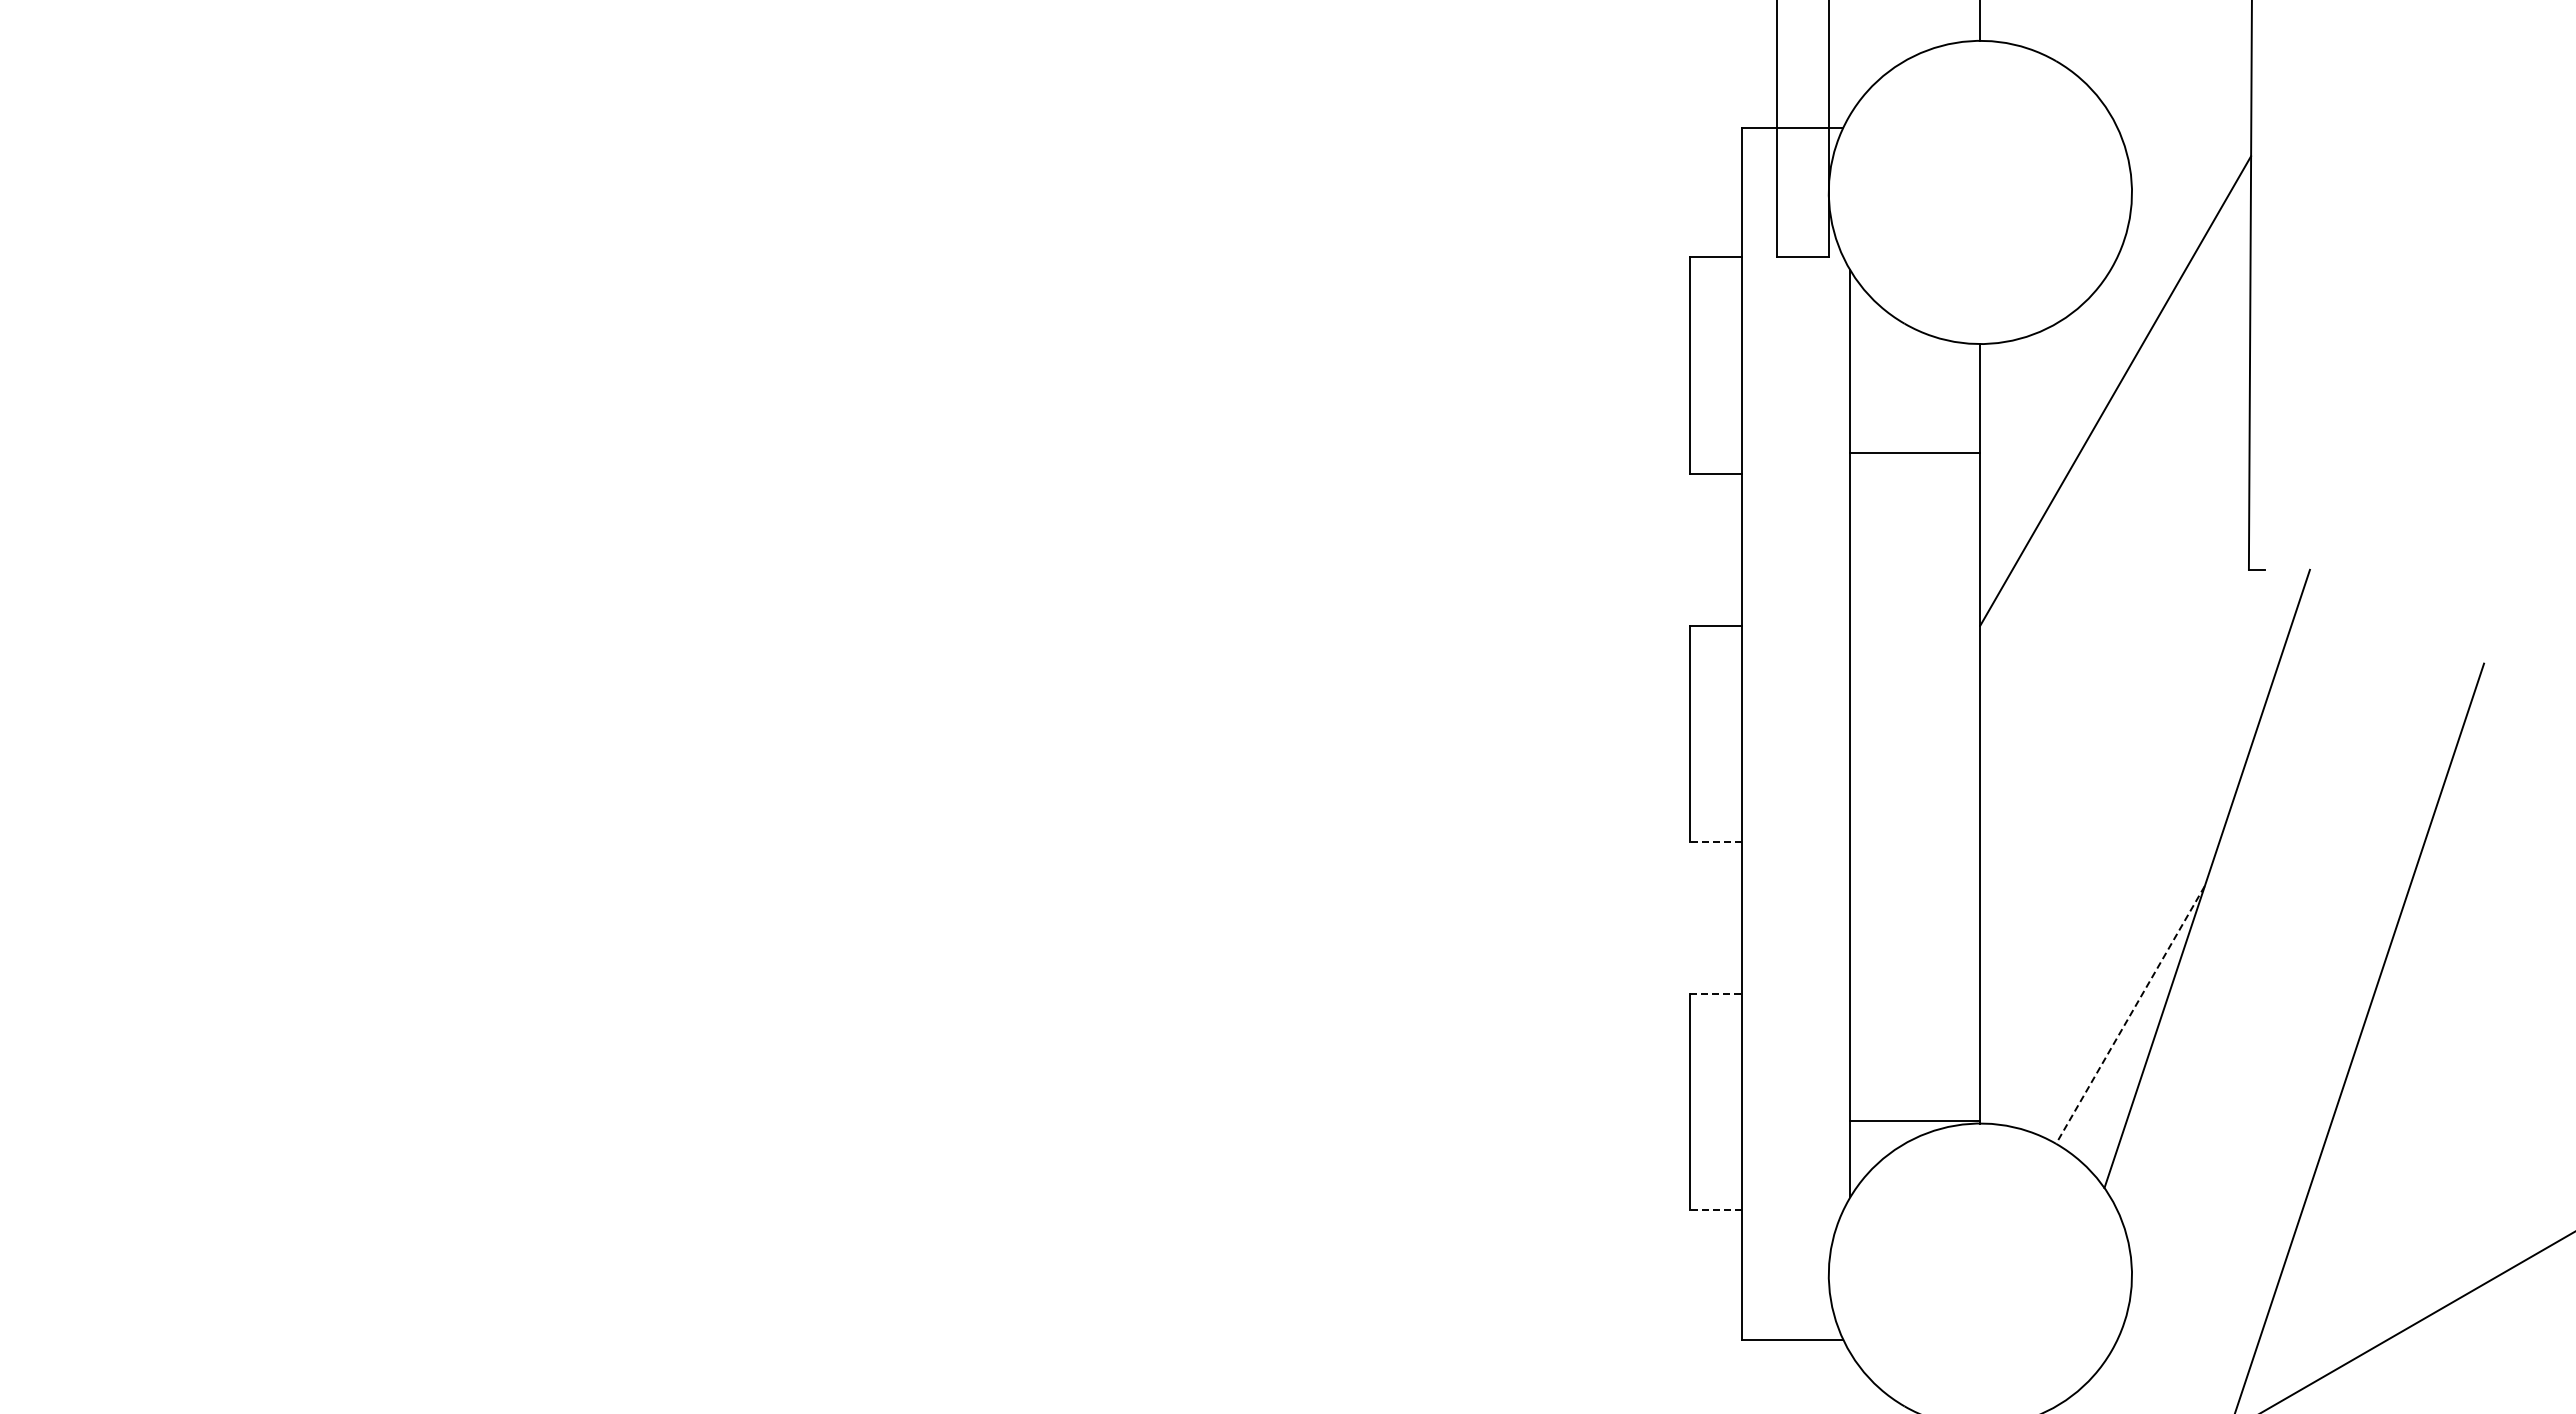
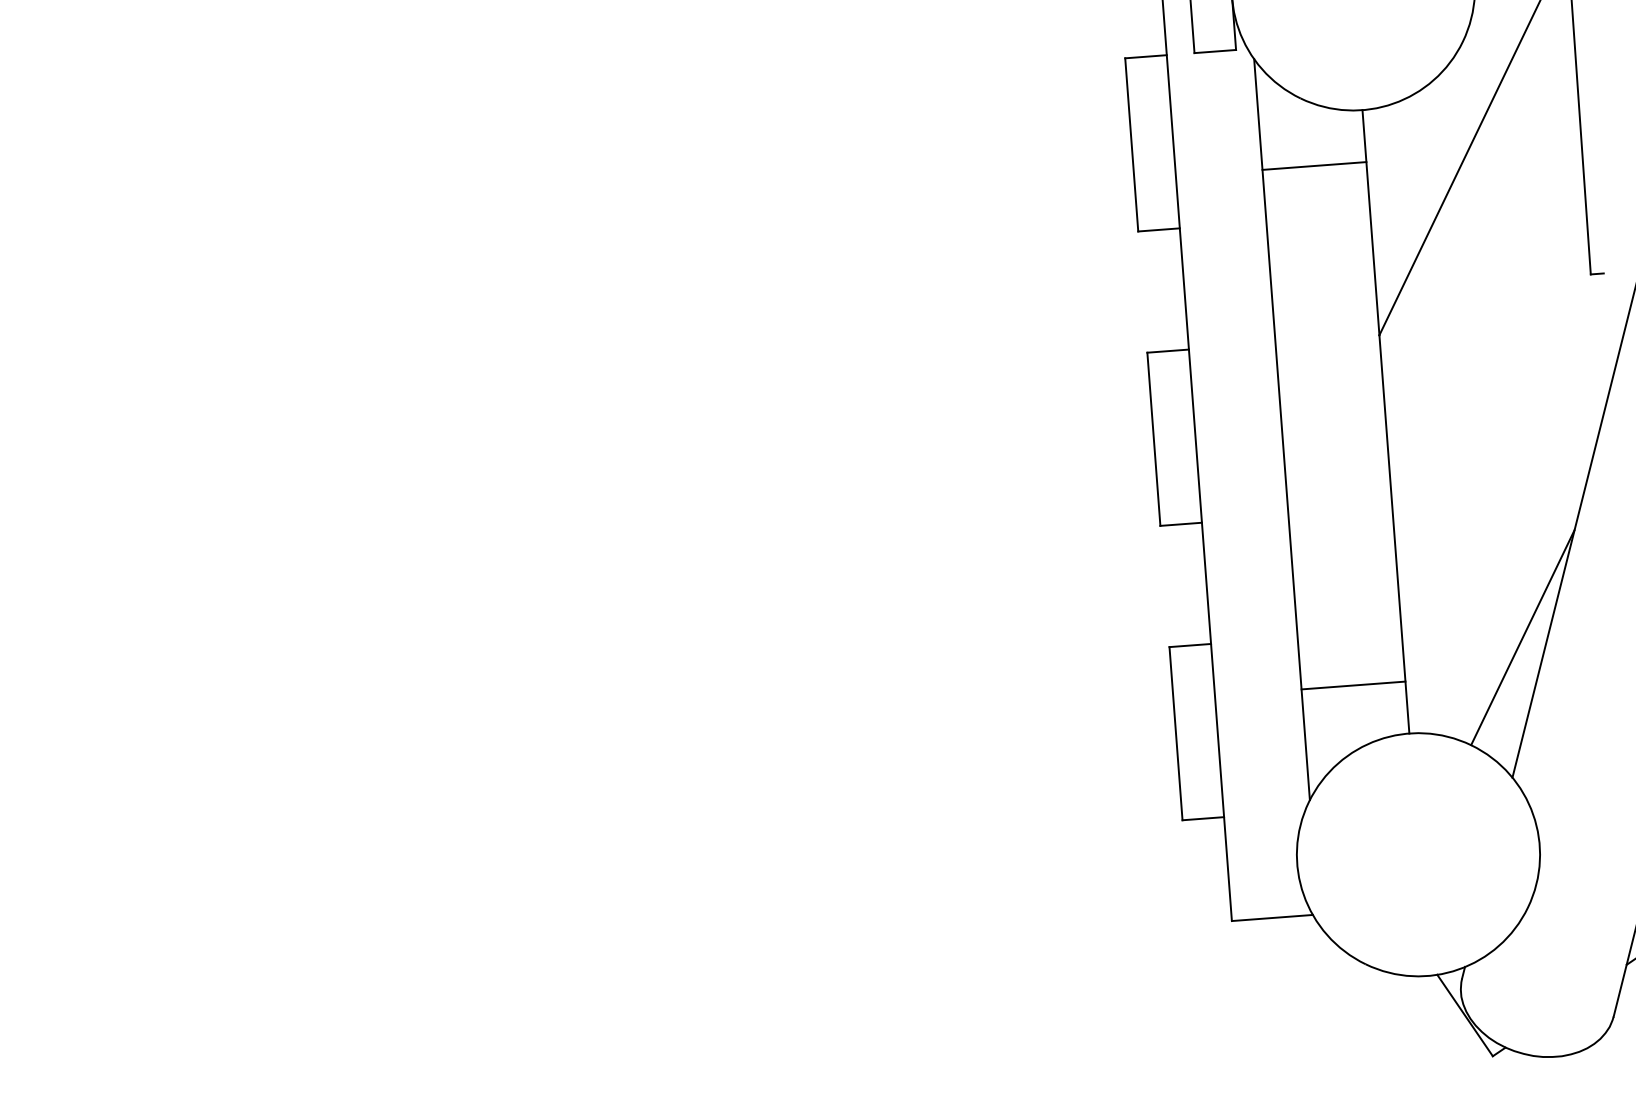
line: (1915, 453) -> (1314, 166), moved
line: (1716, 842) -> (1181, 524), dashed -> solid
line: (1716, 993) -> (1190, 645), dashed -> solid
line: (2130, 1014) -> (1522, 637), dashed -> solid
line: (1915, 1120) -> (1353, 685), moved
line: (1716, 1210) -> (1203, 818), dashed -> solid

